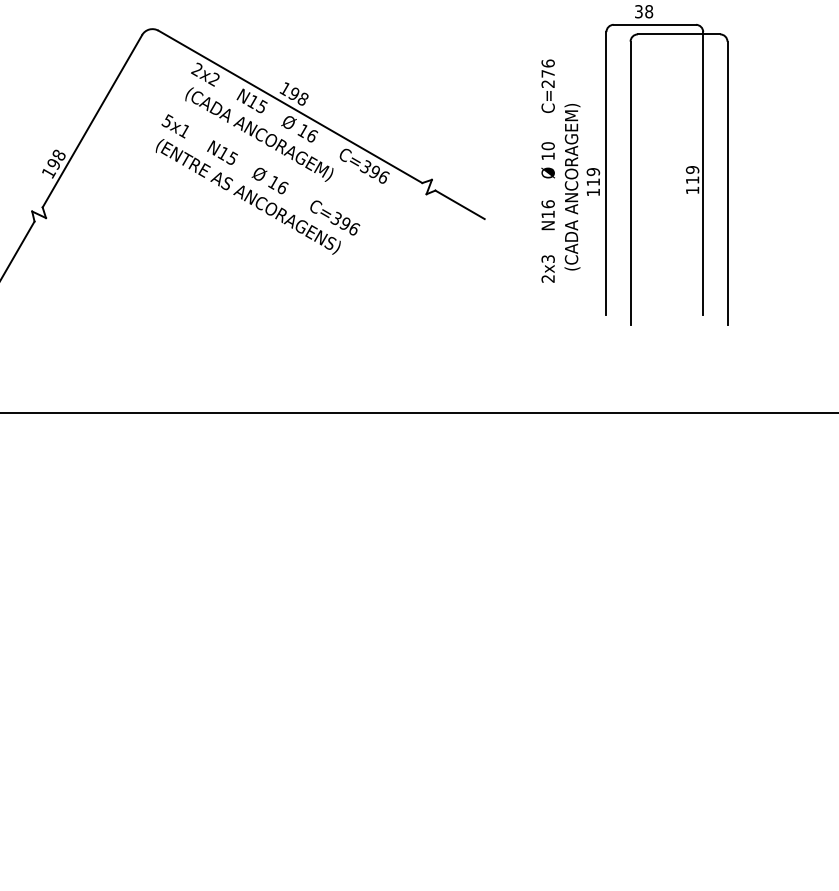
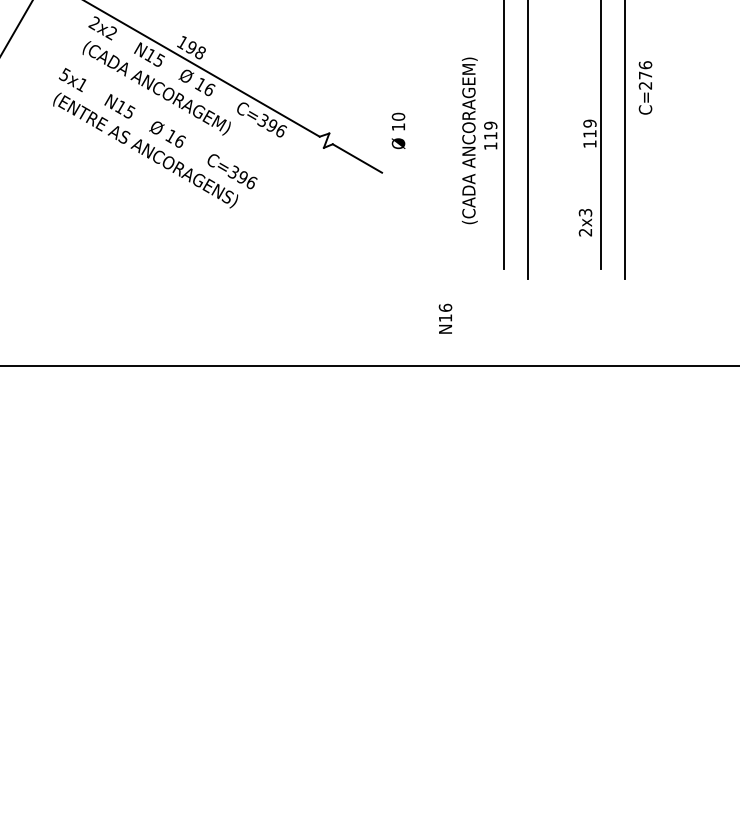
text: (547, 85) -> (644, 87), moved
text: (547, 160) -> (397, 131), moved
text: (547, 215) -> (444, 319), moved
text: (547, 268) -> (584, 222), moved

